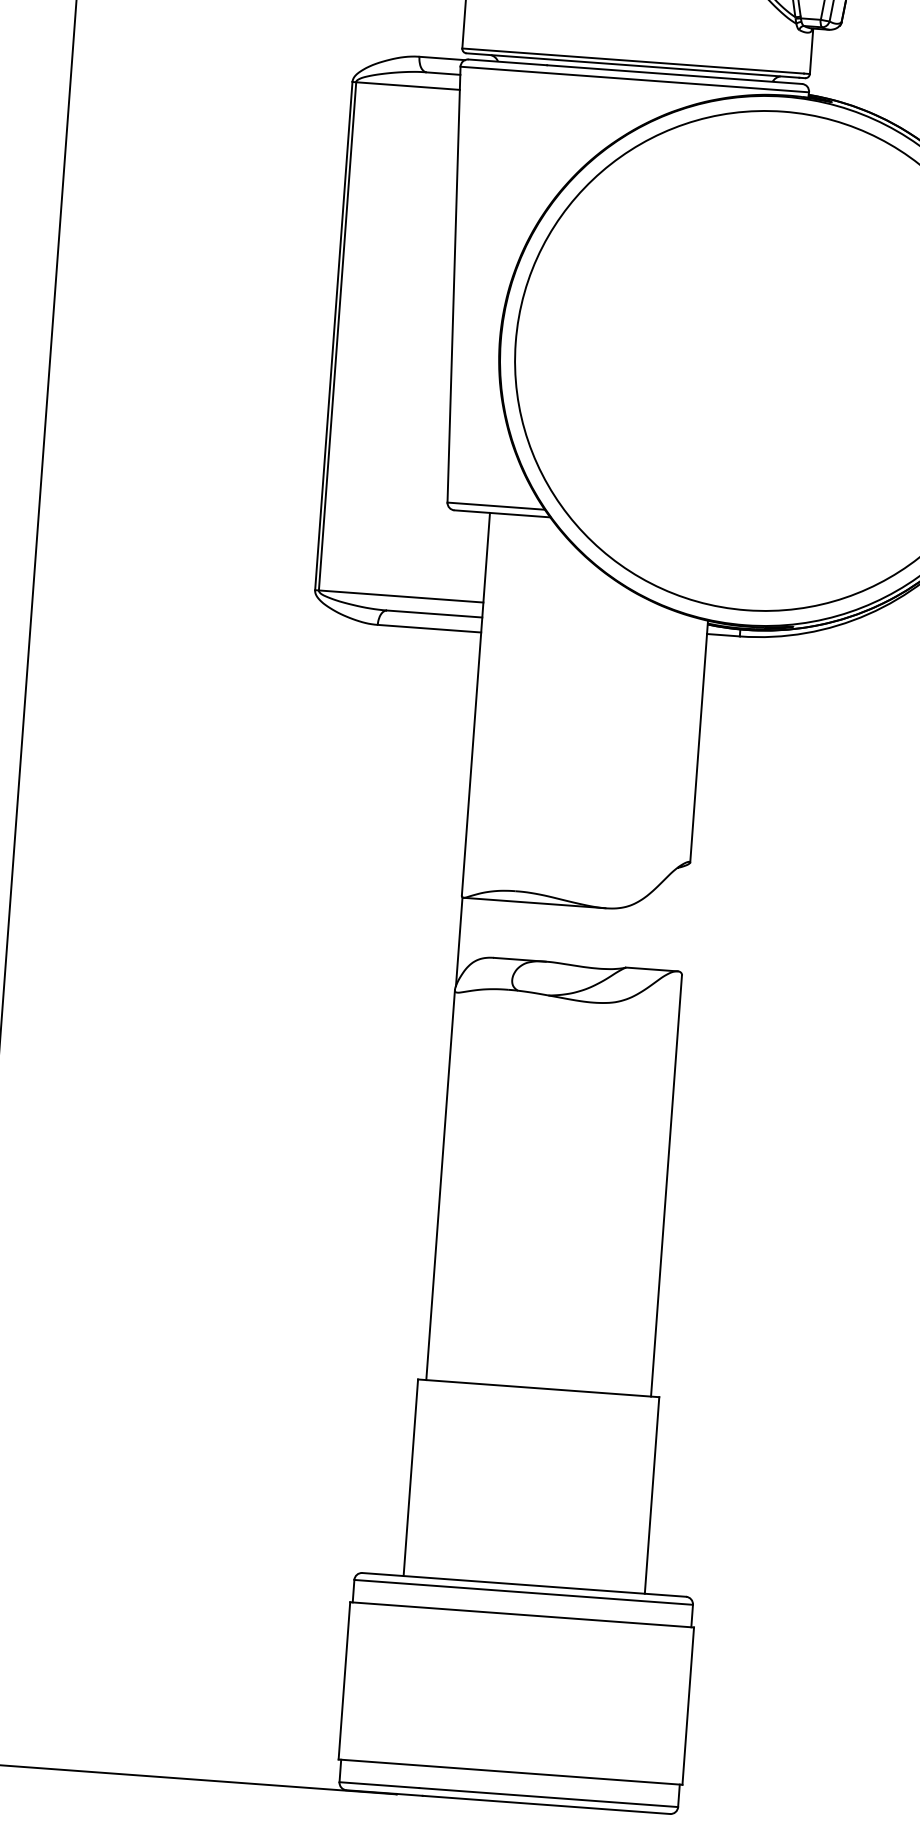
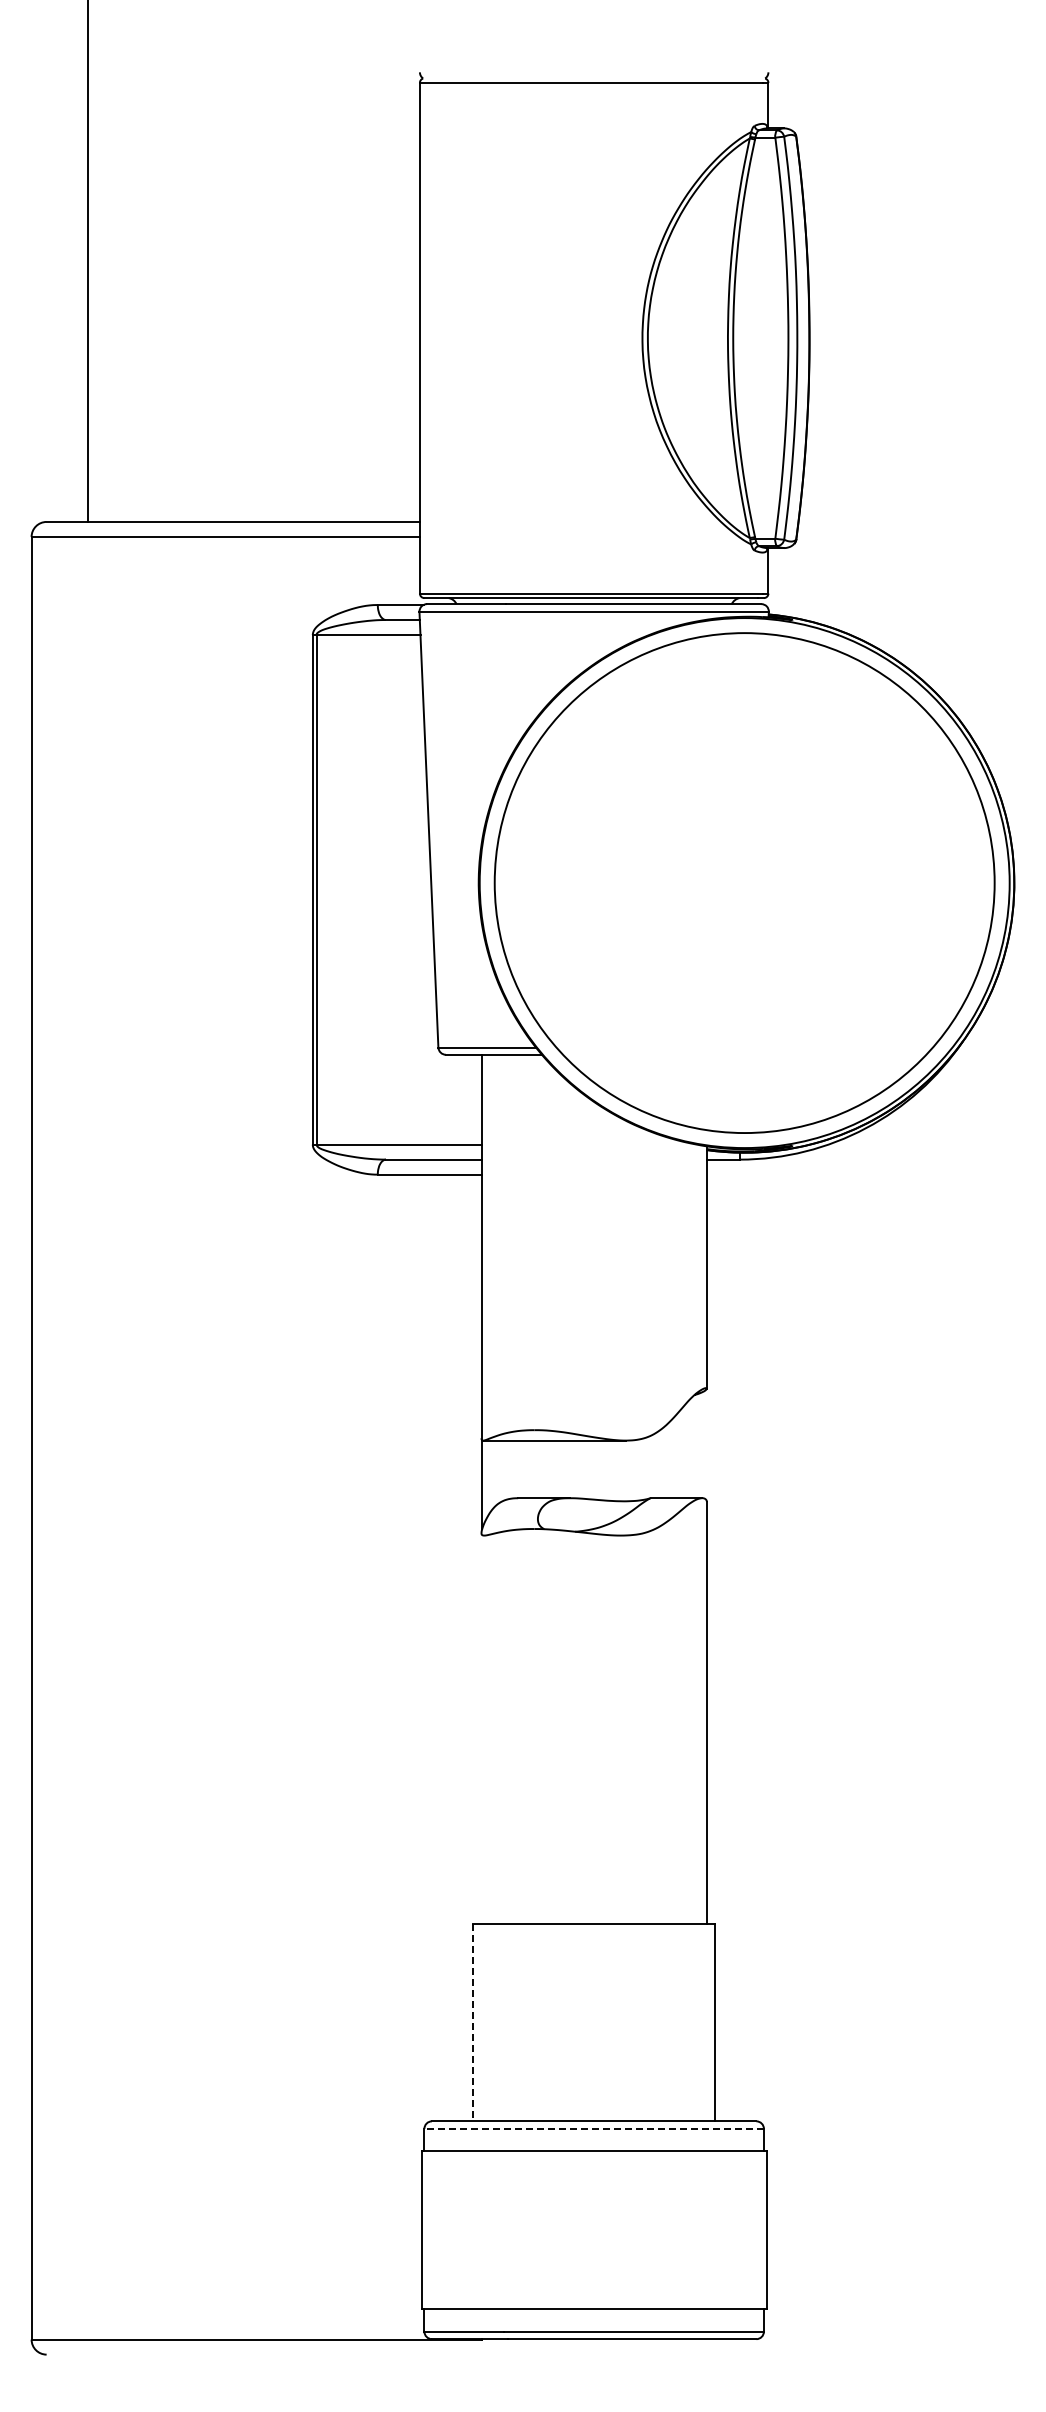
line: (440, 1184) -> (481, 1728), removed
line: (411, 1477) -> (473, 2022), solid -> dashed
line: (524, 1592) -> (594, 2128), solid -> dashed

